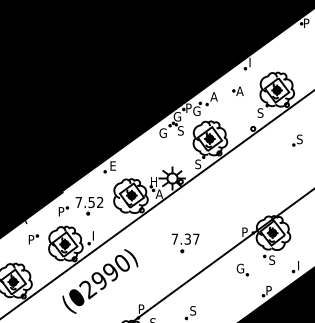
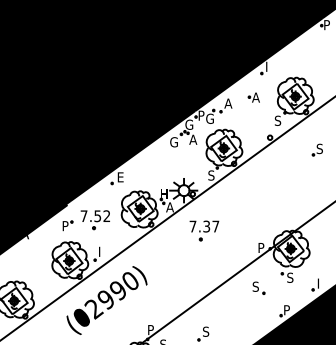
text: (180, 130) -> (192, 139), S -> A
part: (33, 239) -> (35, 255), removed
part: (185, 243) -> (204, 231), moved
text: (240, 268) -> (256, 286), G -> S

